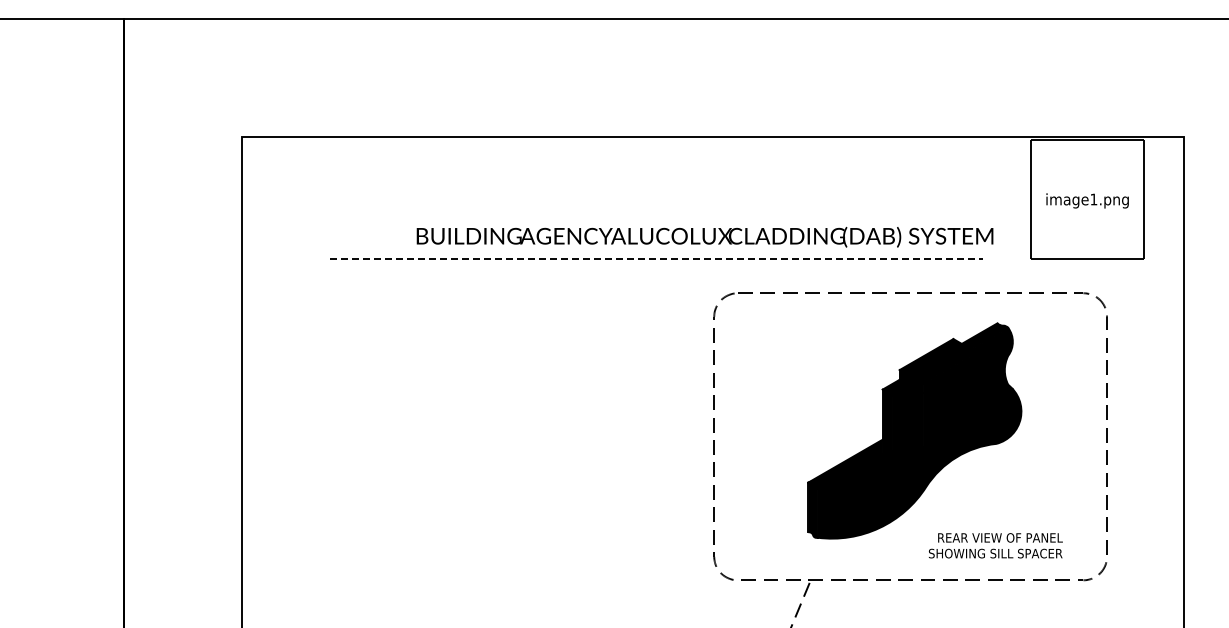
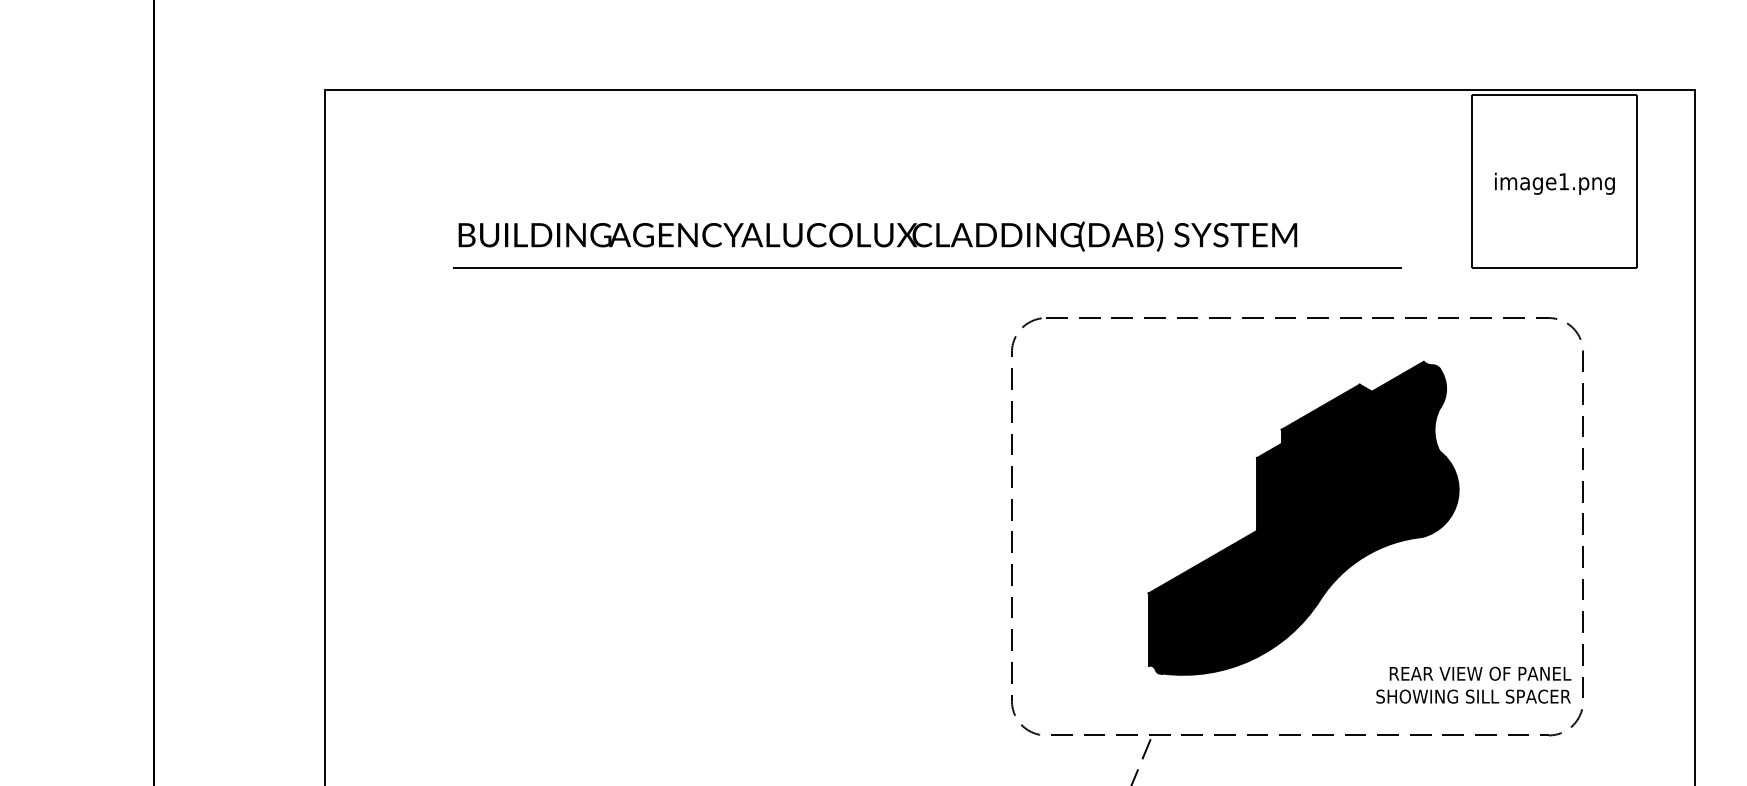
text: (704, 237) -> (877, 236), moved
line: (656, 259) -> (927, 268), dashed -> solid
text: (995, 545) -> (1473, 684), moved

